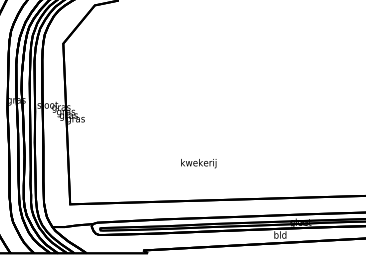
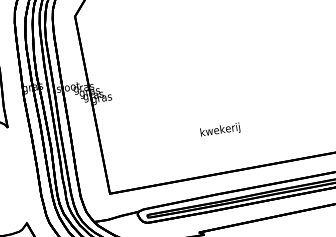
text: (198, 163) -> (220, 130), moved

